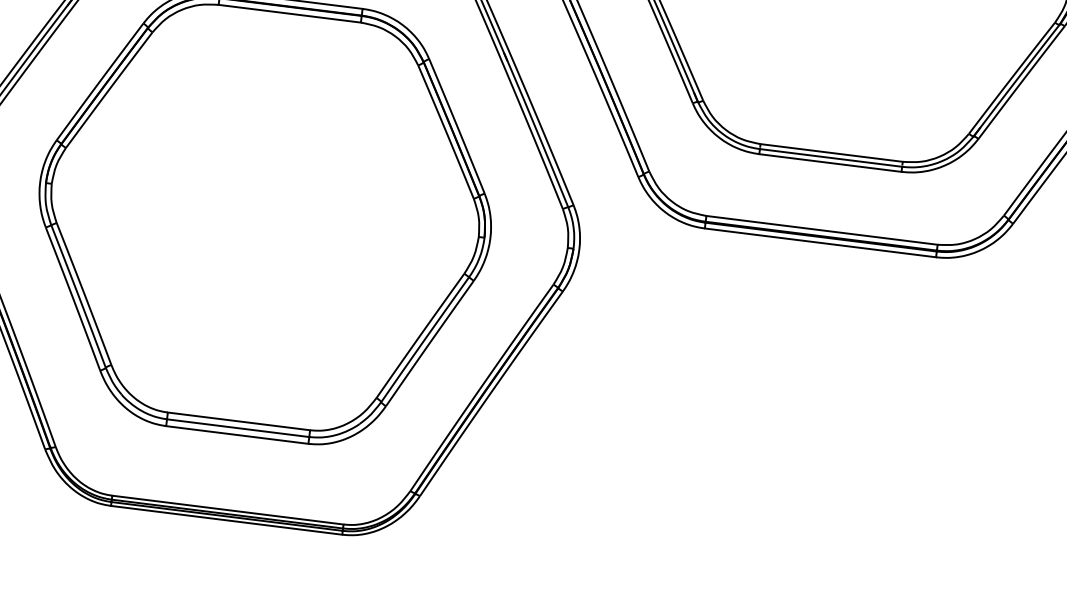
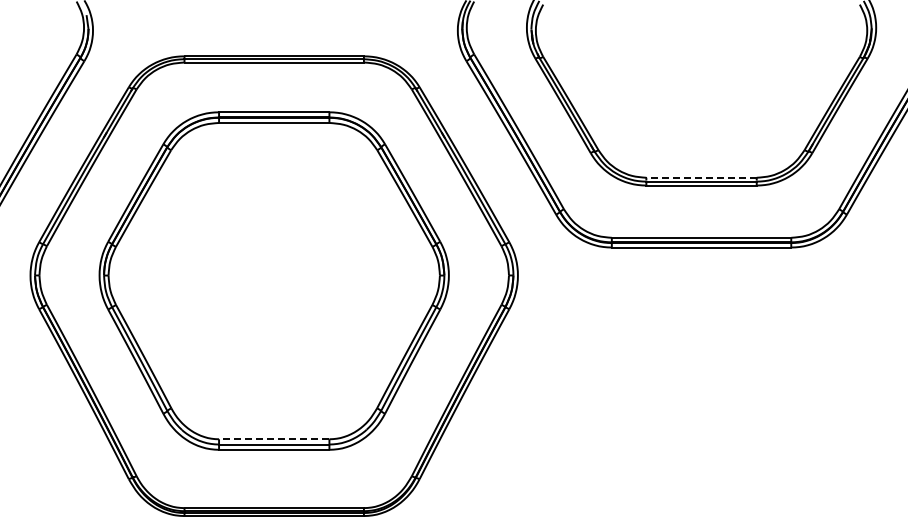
line: (831, 152) -> (701, 177), solid -> dashed
line: (238, 421) -> (273, 439), solid -> dashed

